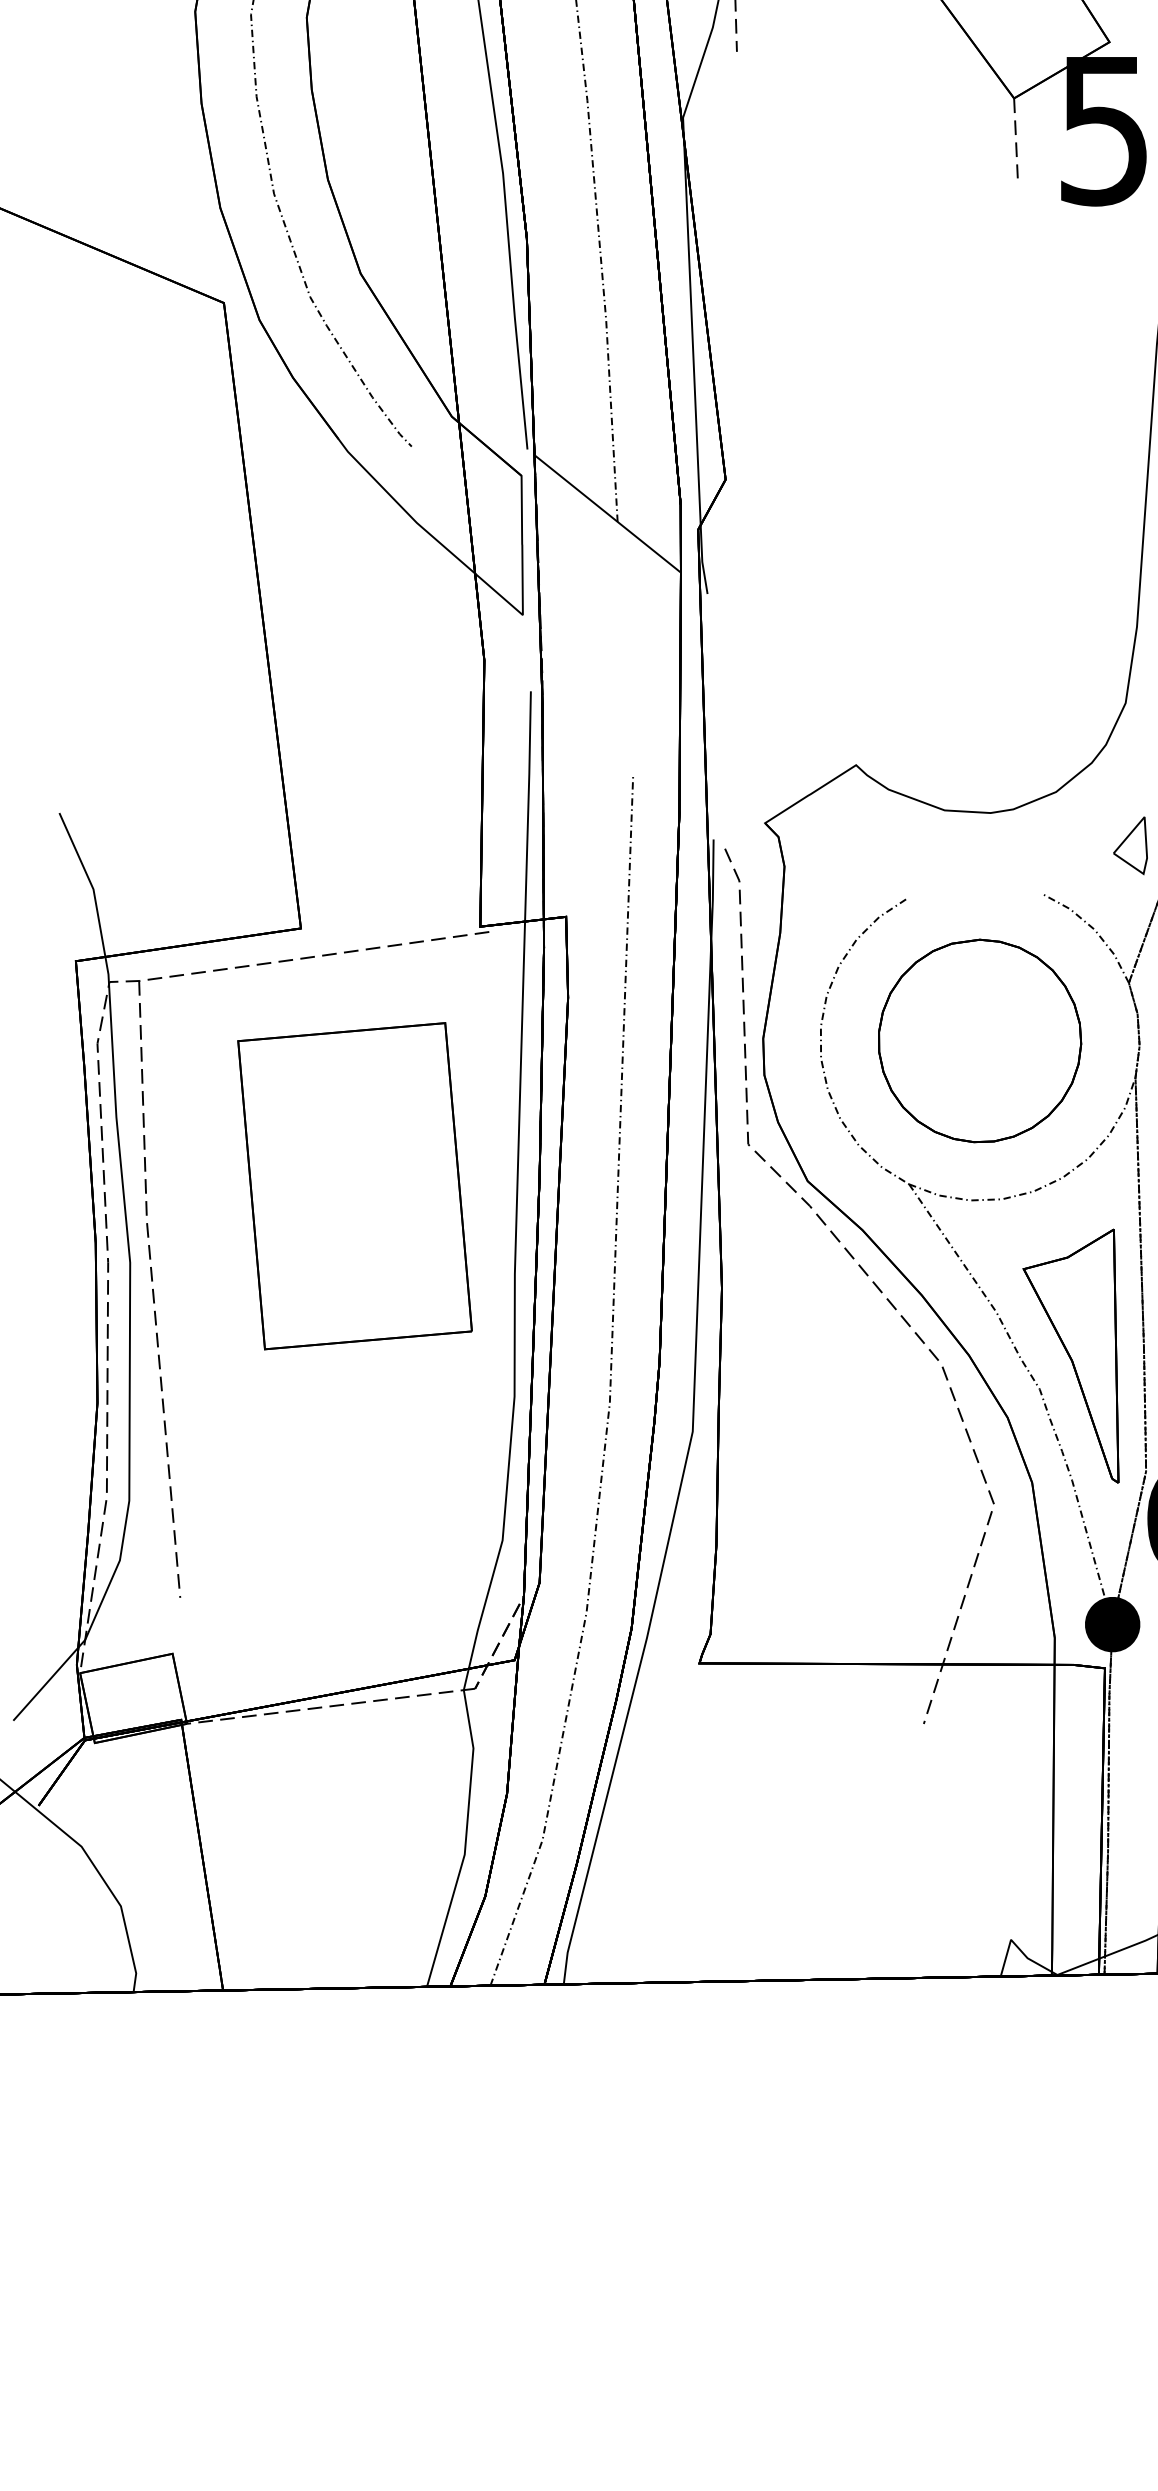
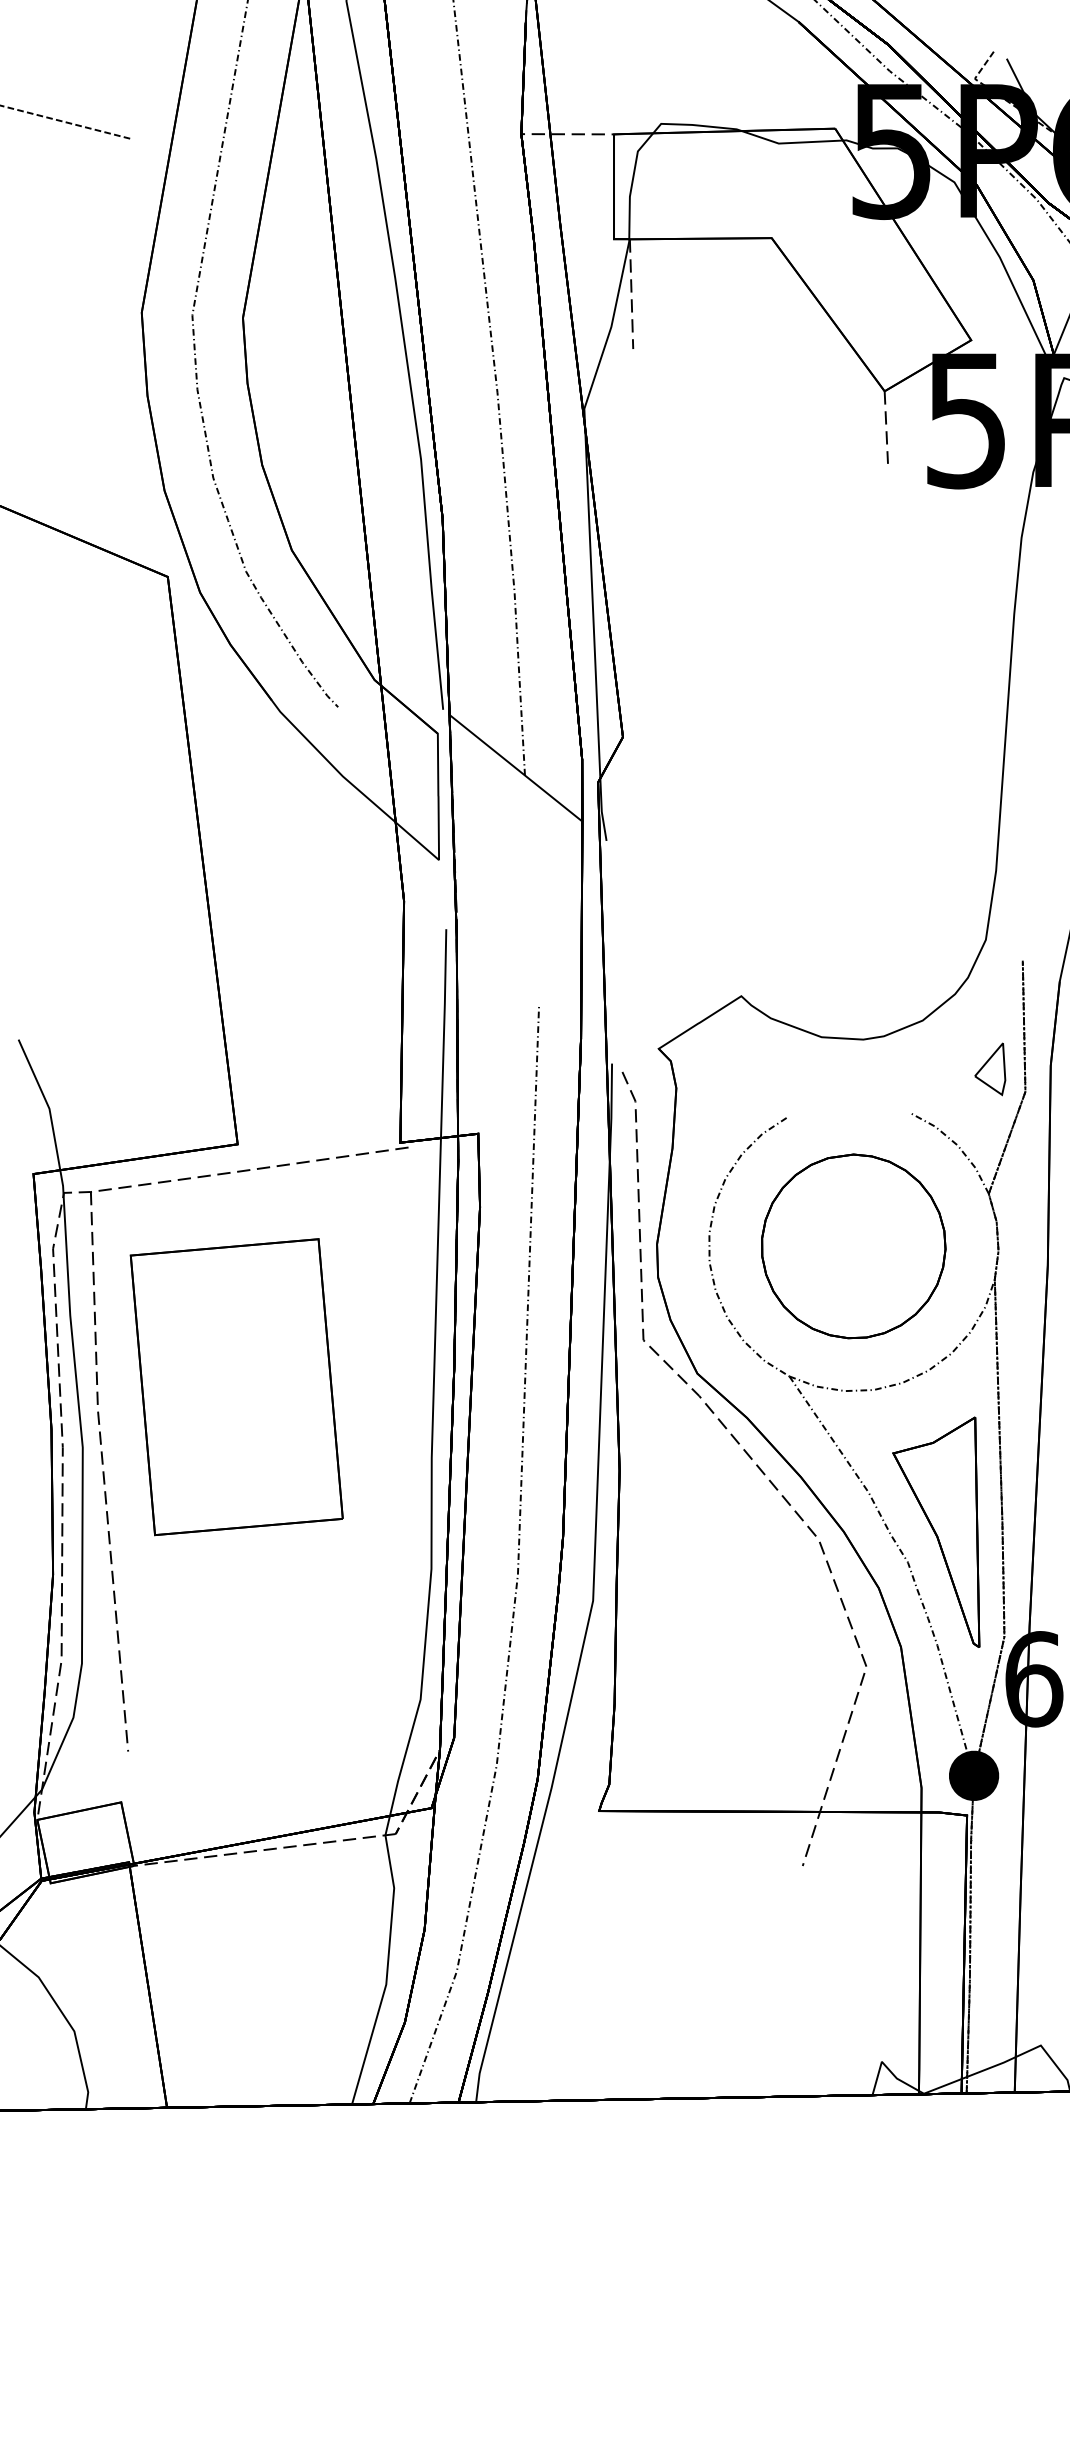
part: (354, 1186) -> (236, 1387), moved

